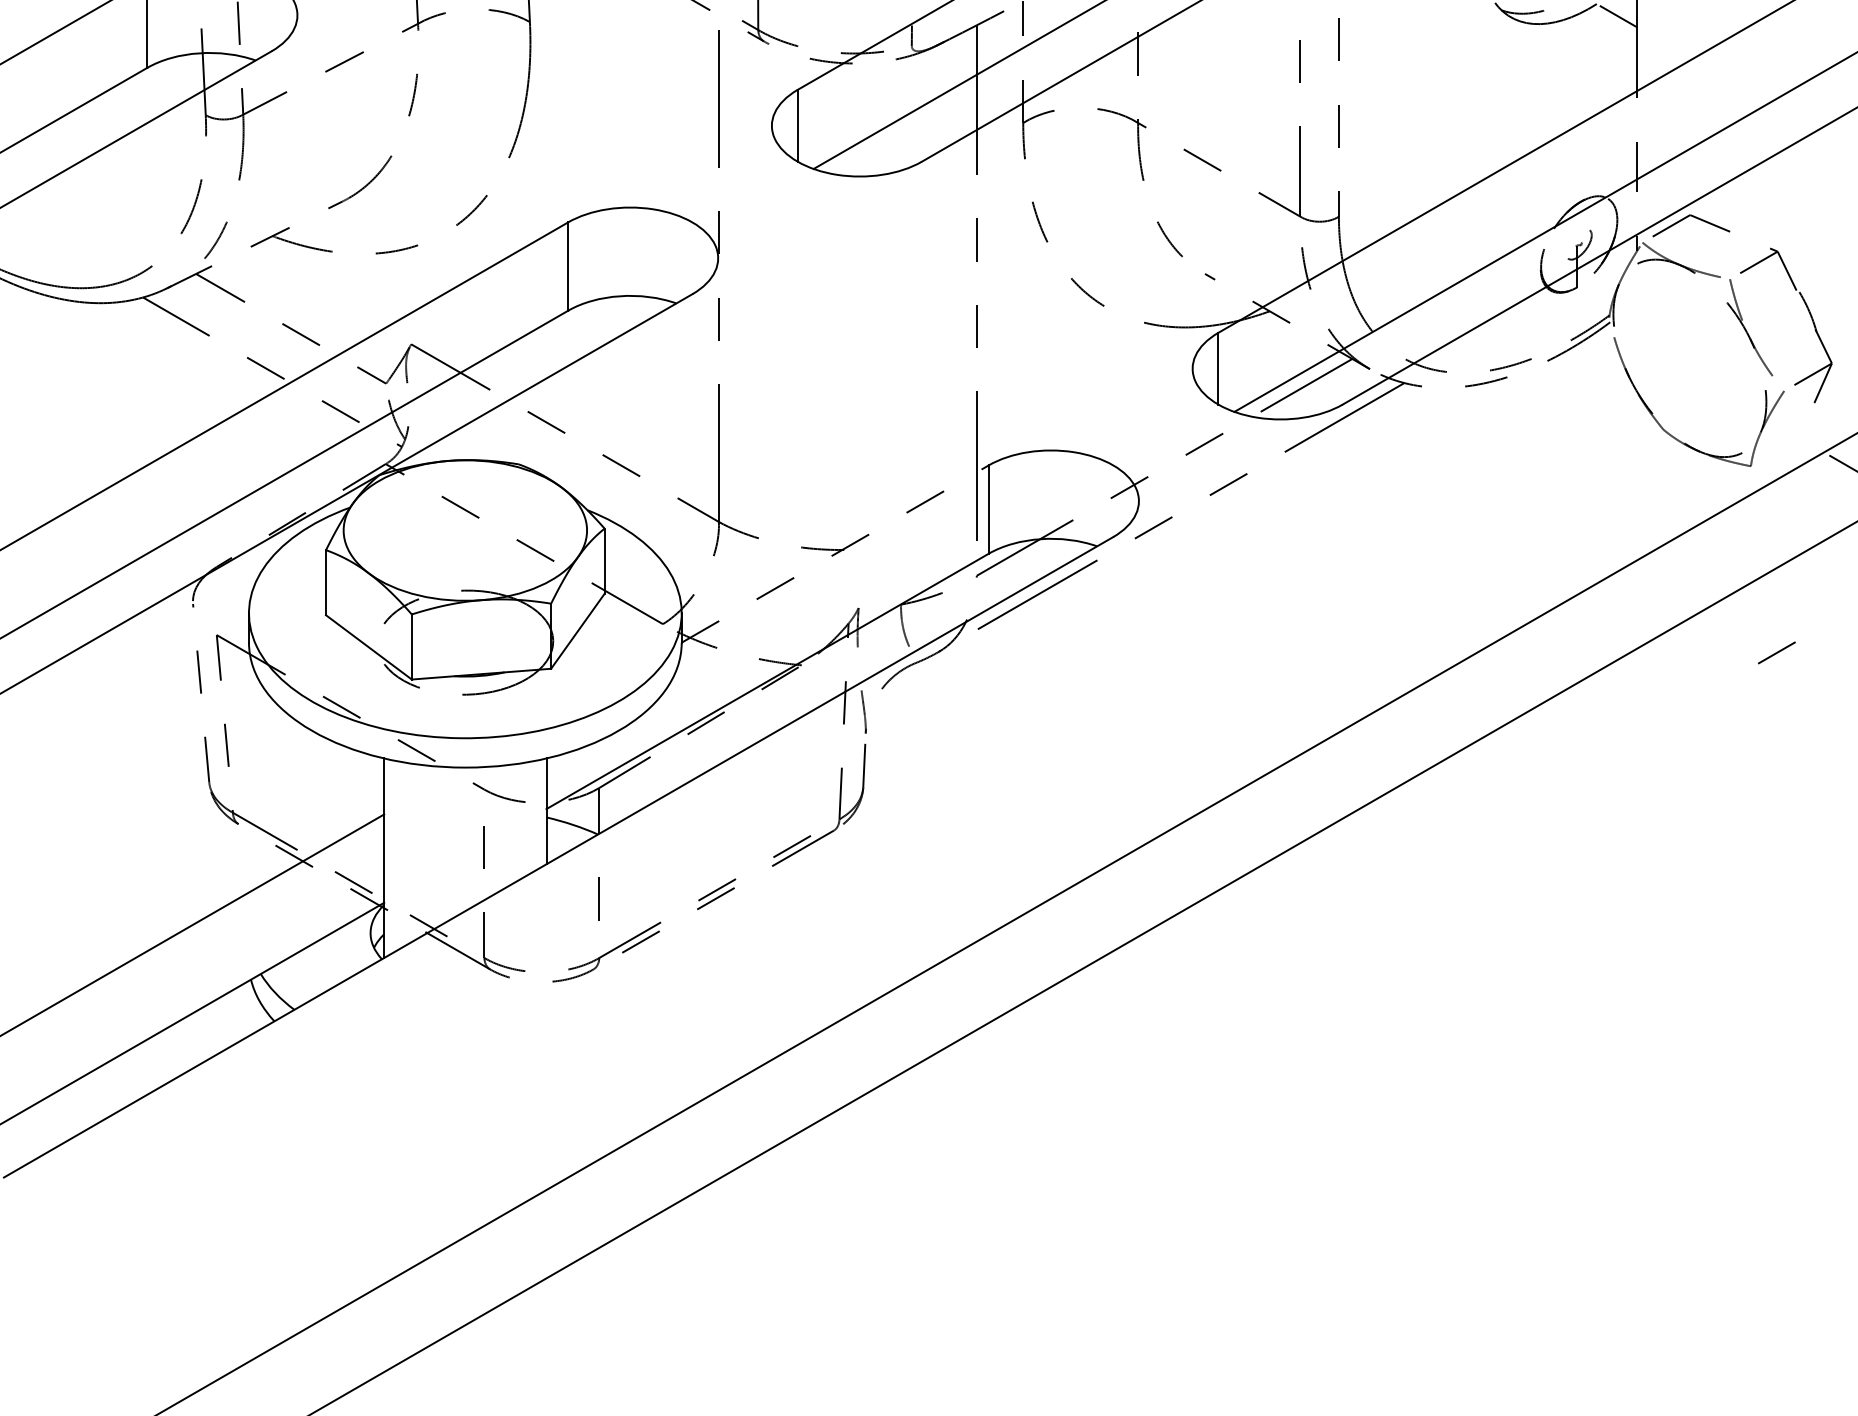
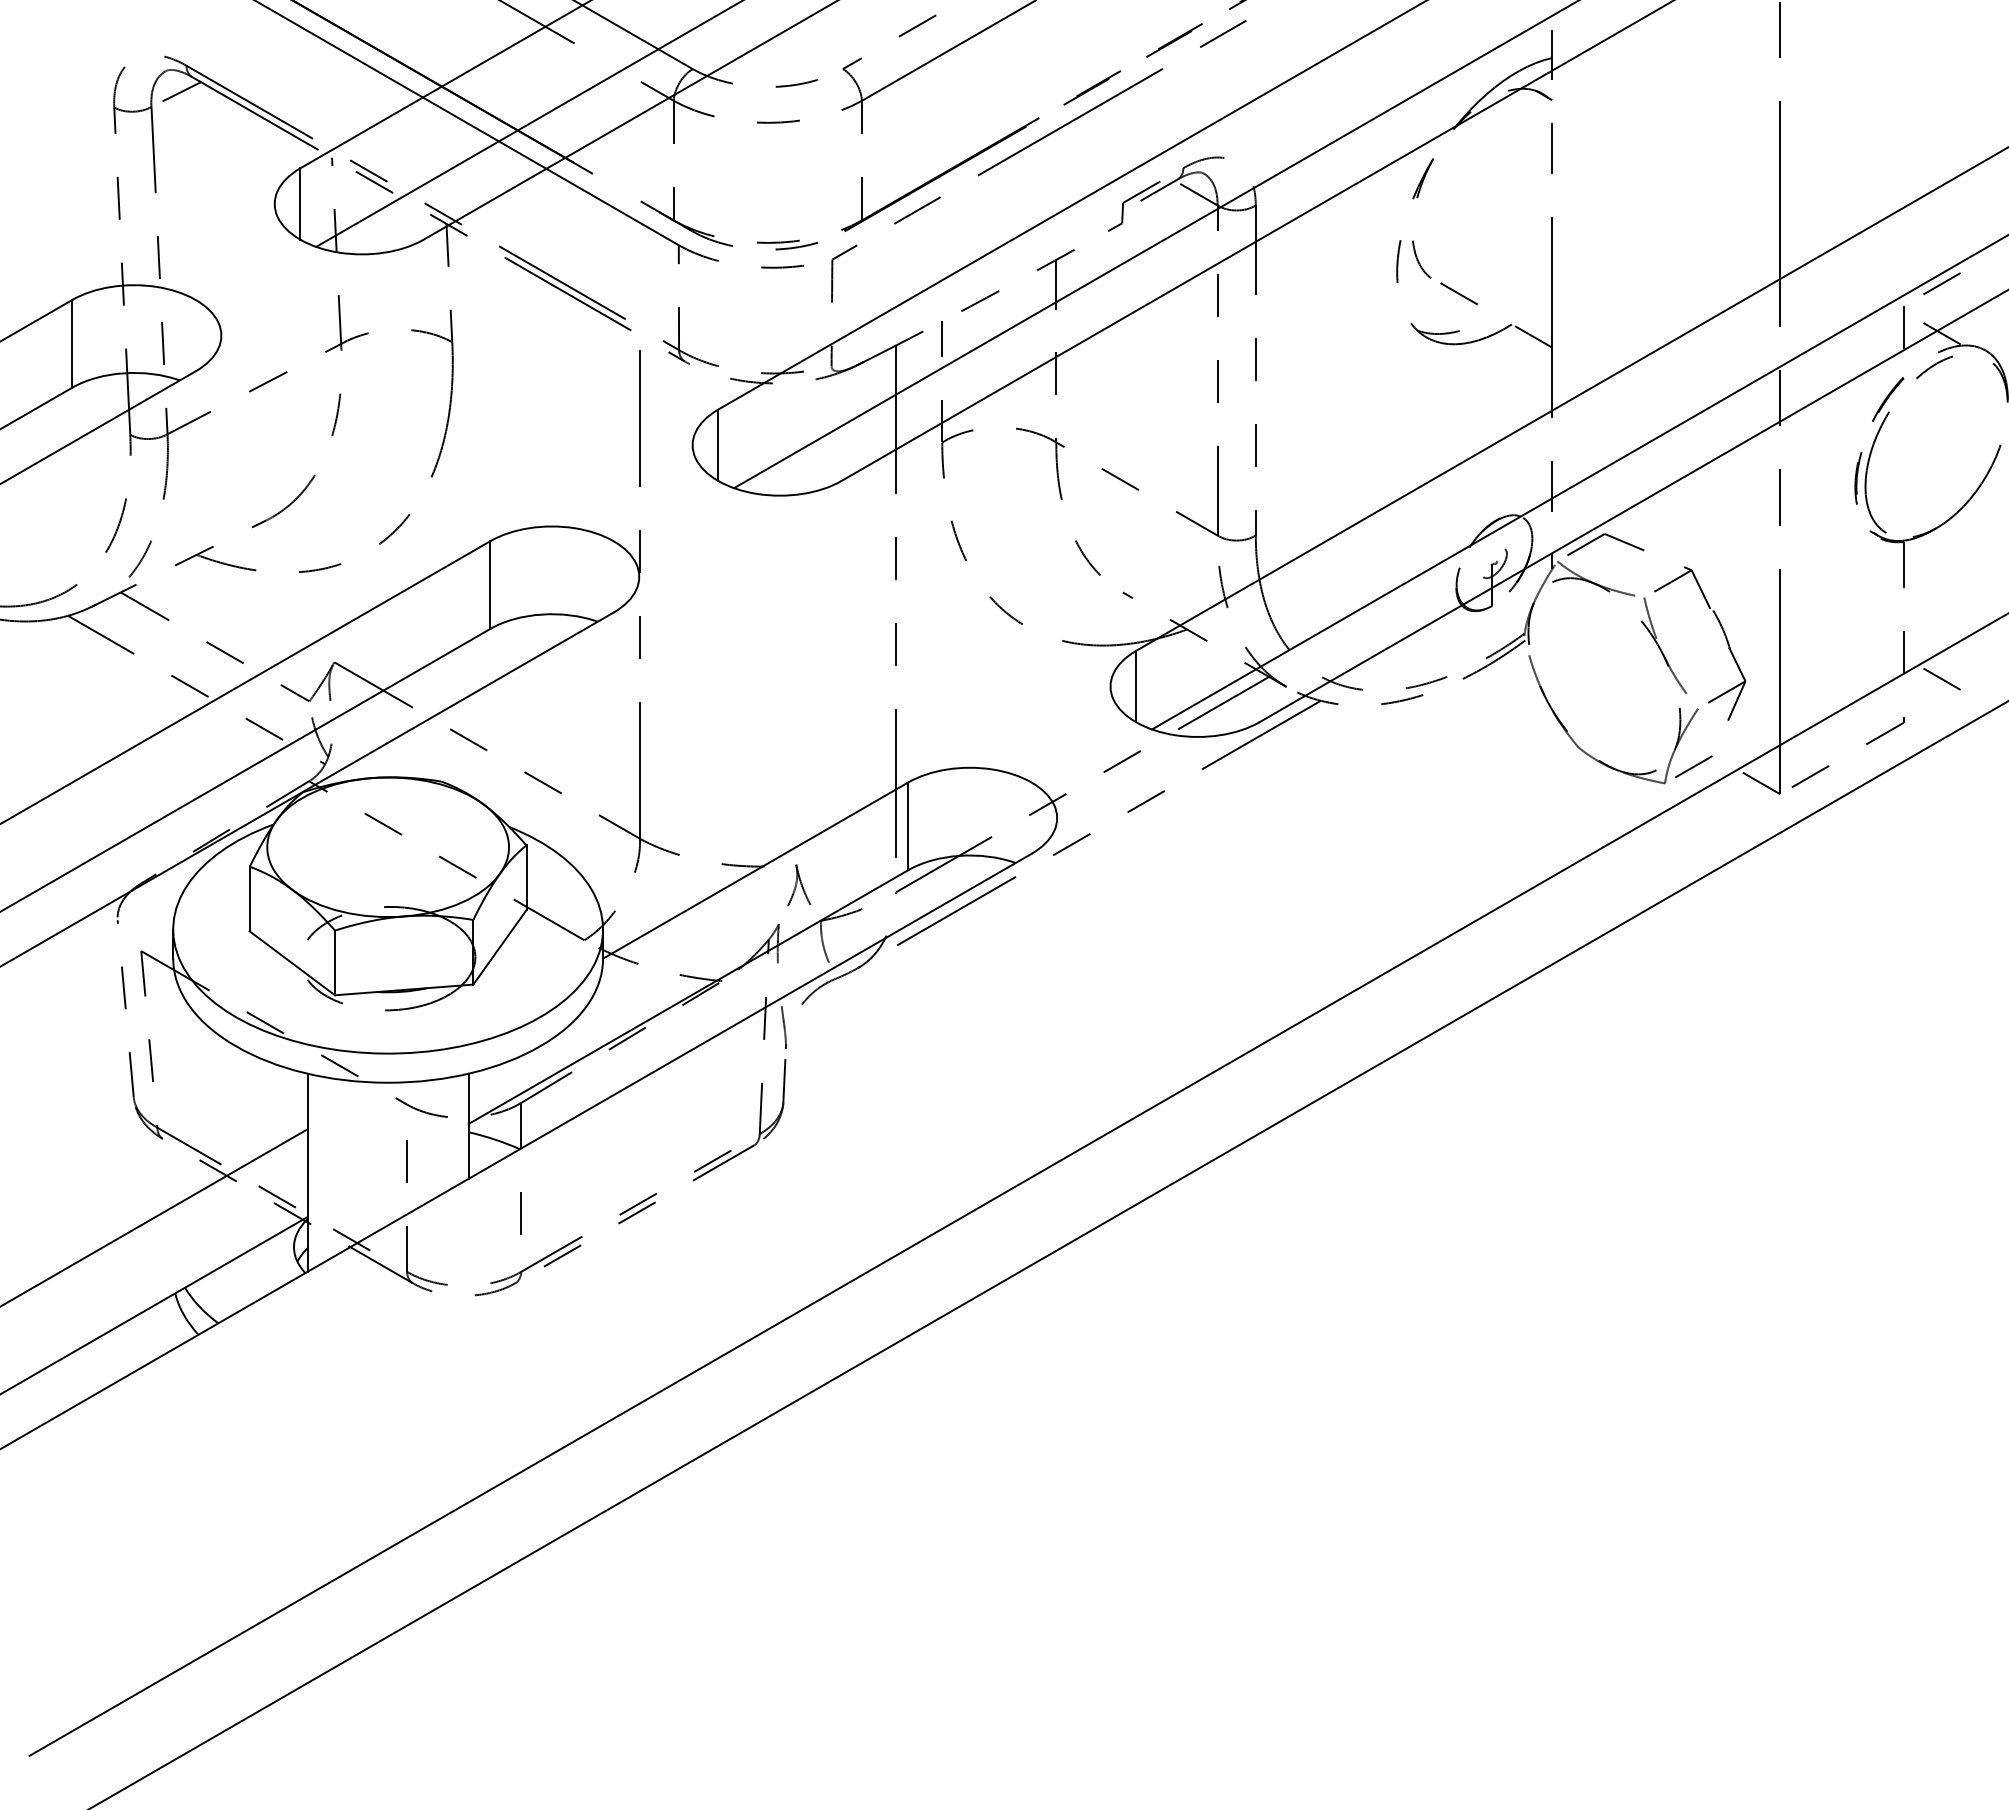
line: (836, 553) -> (756, 870), dashed -> solid
part: (879, 569) -> (799, 885), added
line: (1776, 652) -> (1693, 766), moved

